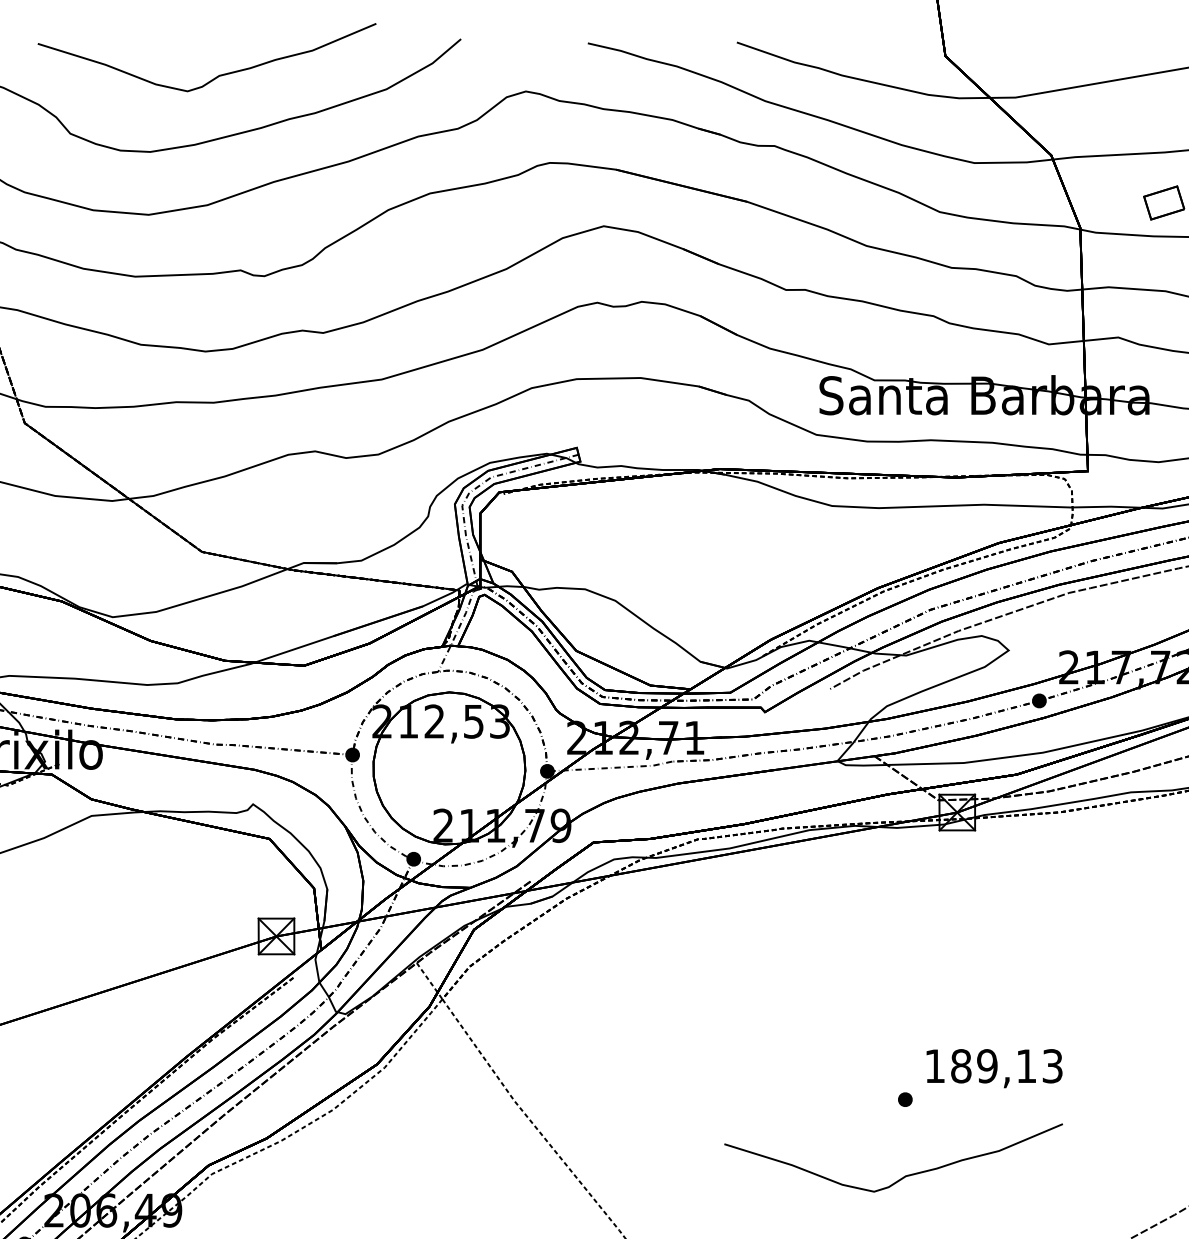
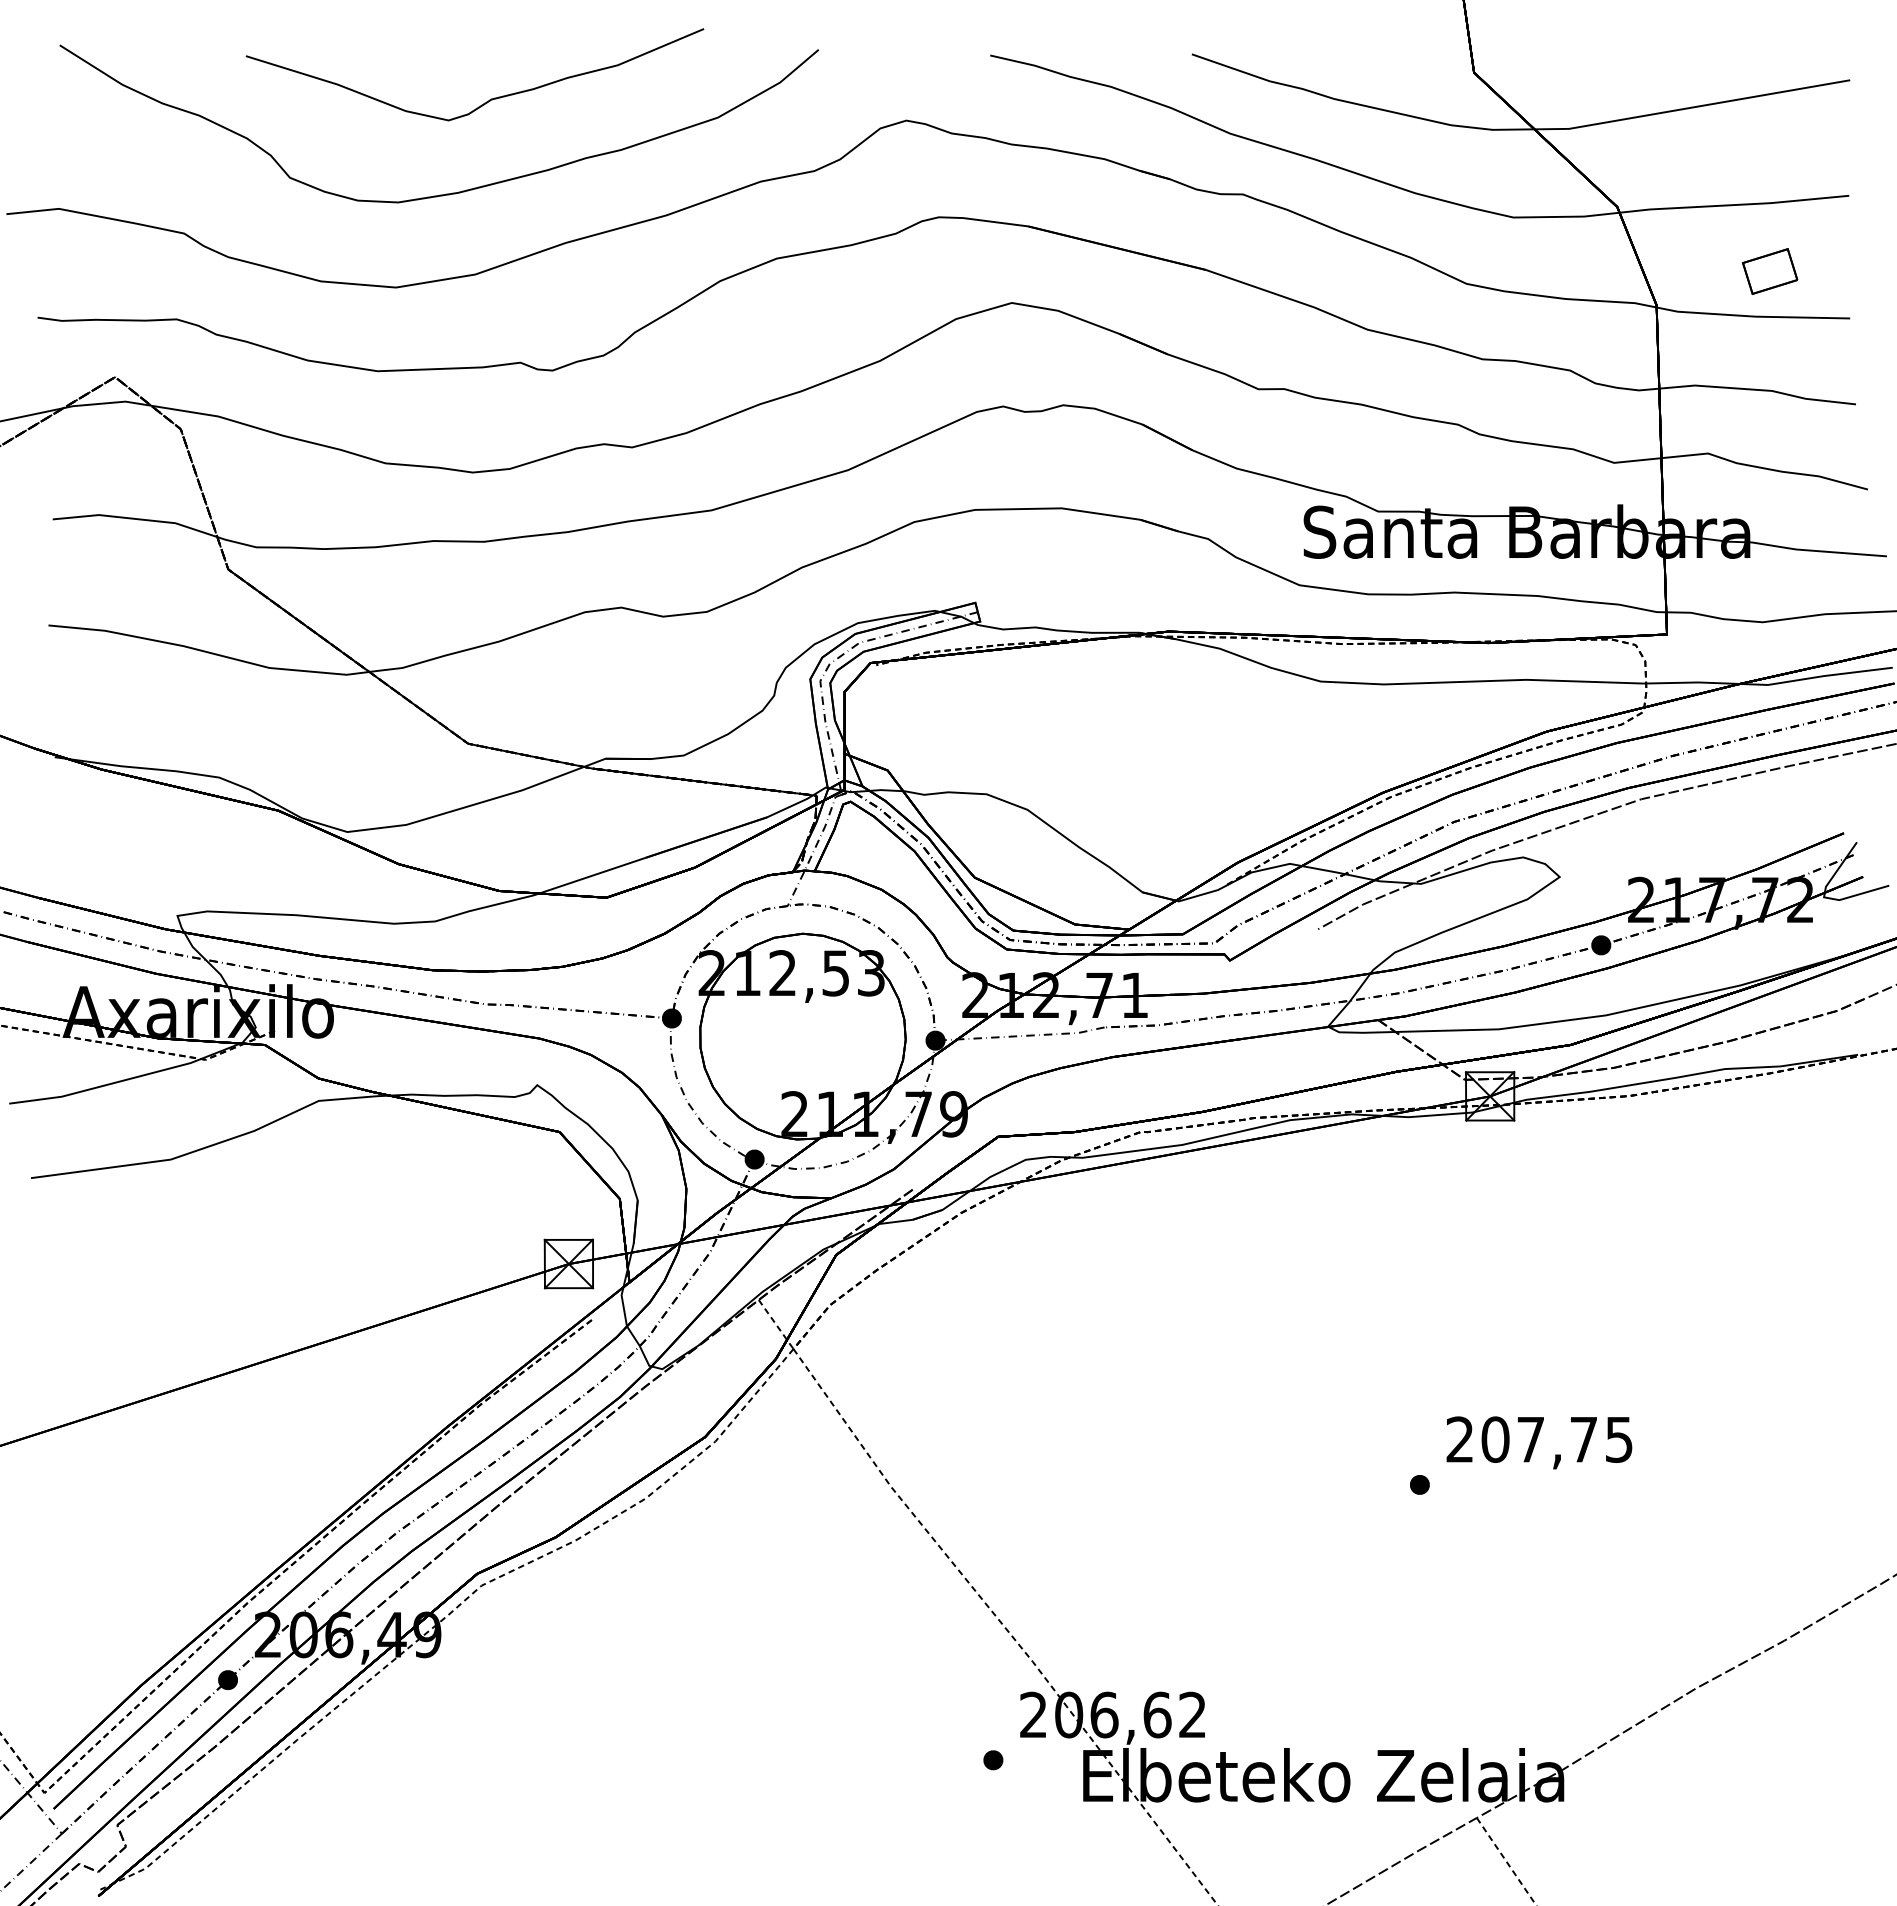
text: (993, 1066) -> (1539, 1439), 189,13 -> 207,75
curve: (904, 1176) -> (1418, 1588), removed

